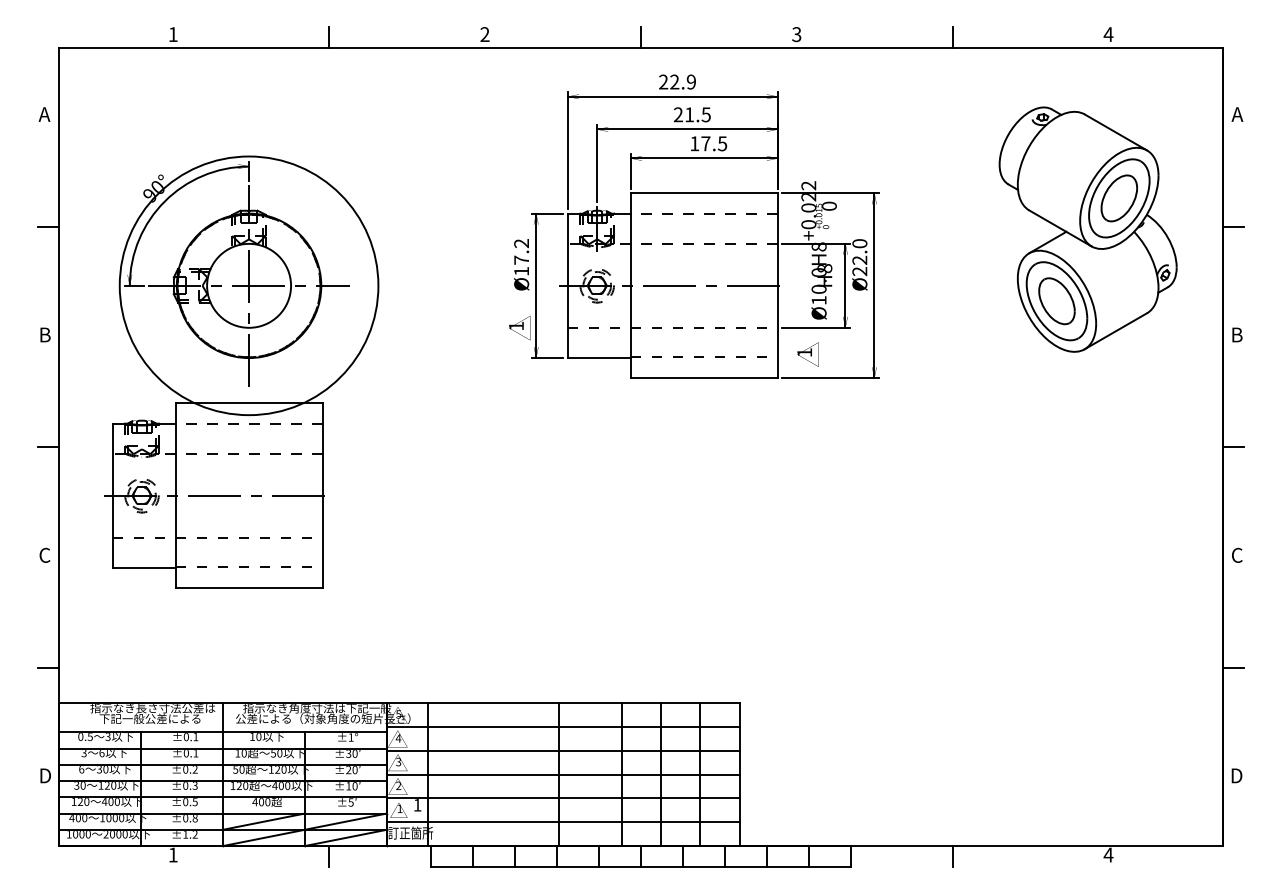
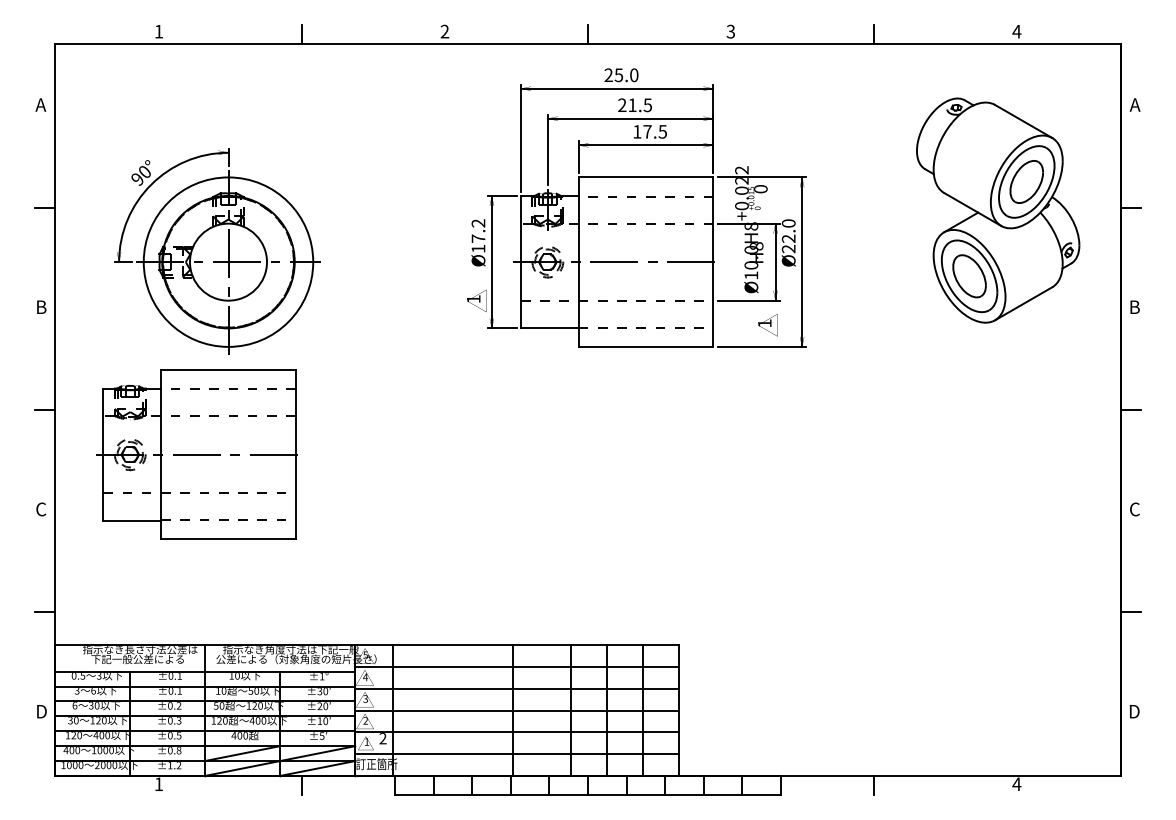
text: (682, 81) -> (626, 74), 22.9 -> 25.0
circle: (248, 285) -> (227, 261), size x0.71
text: (807, 354) -> (767, 325), moved
text: (417, 805) -> (382, 738), 1 -> 2

